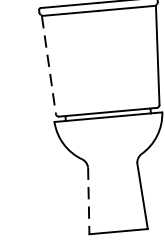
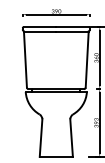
line: (48, 64) -> (25, 59), dashed -> solid
line: (89, 201) -> (41, 138), dashed -> solid

